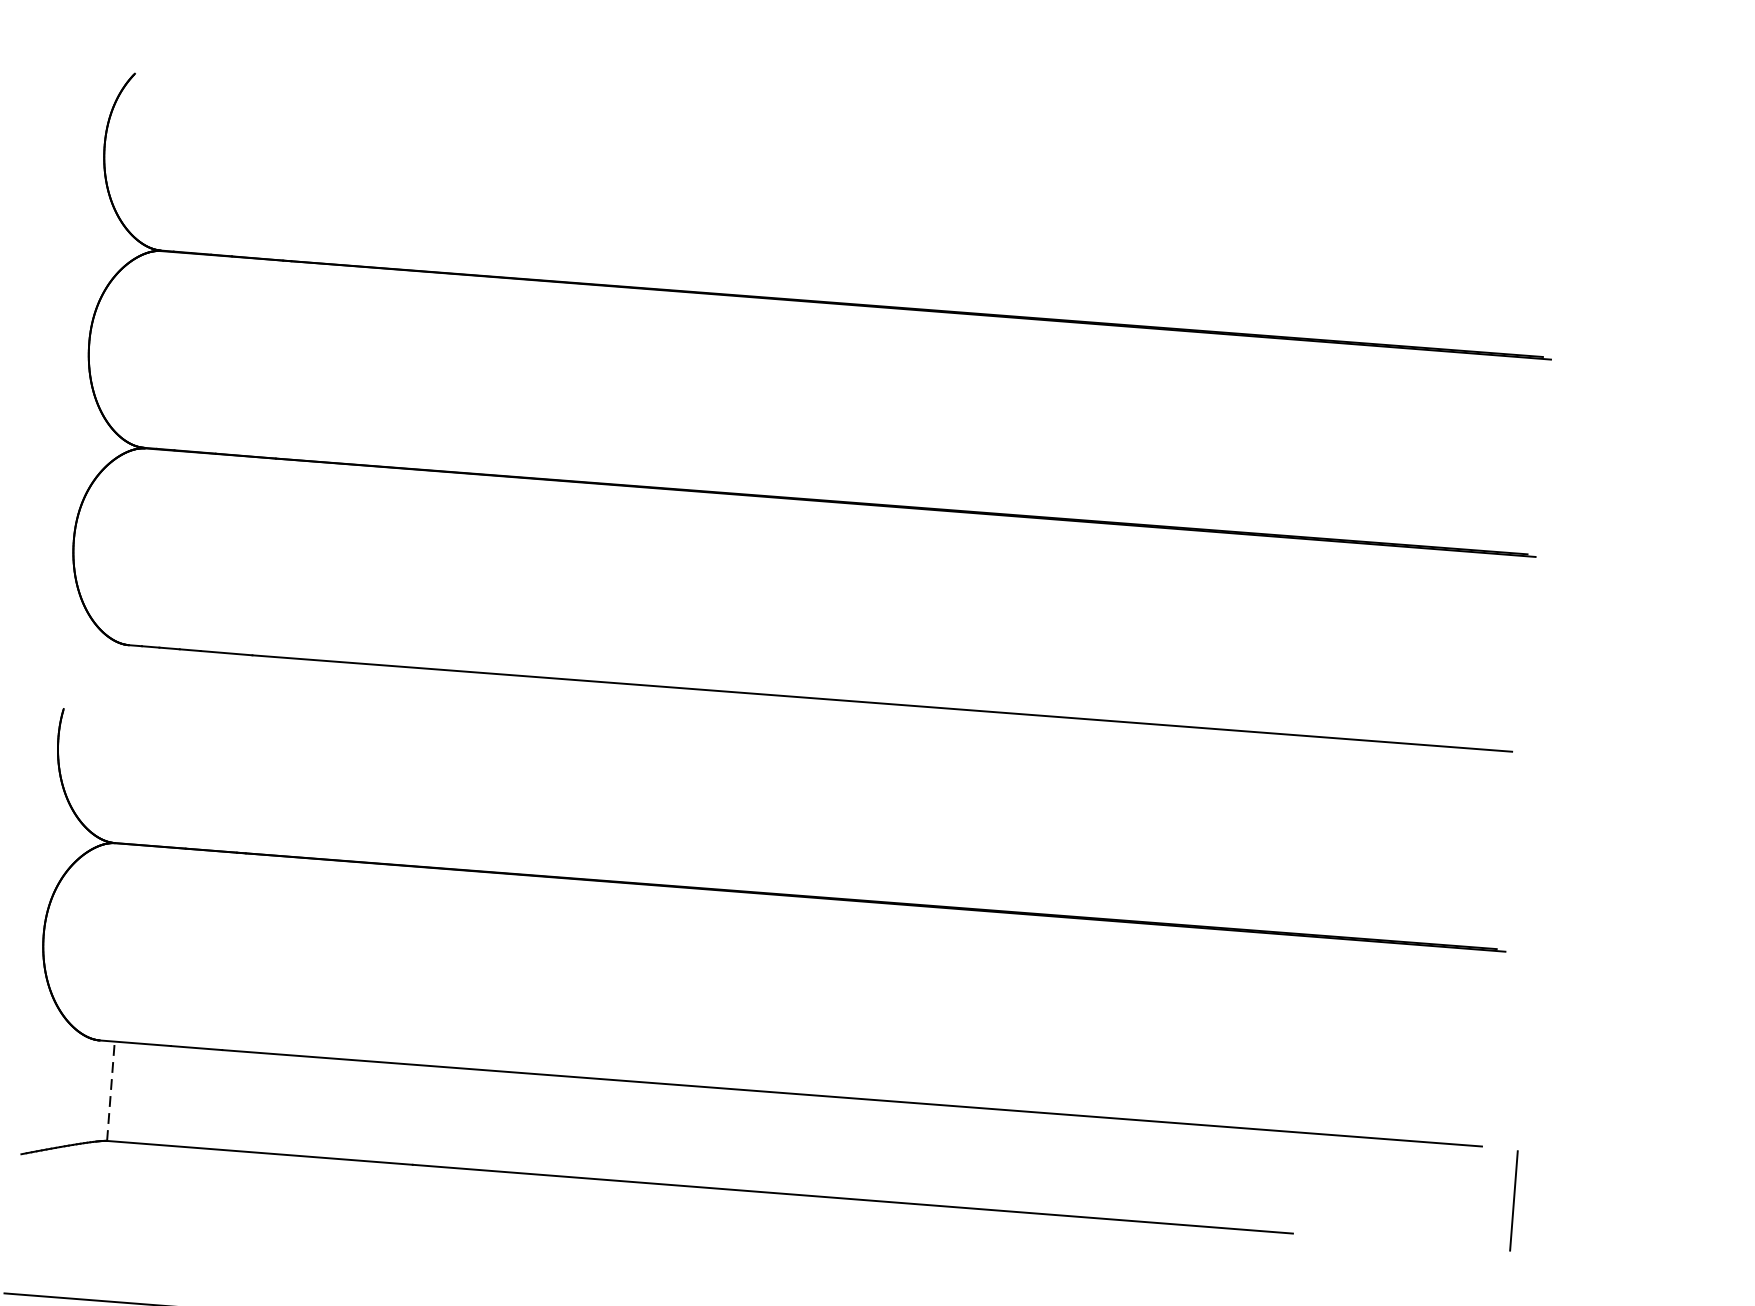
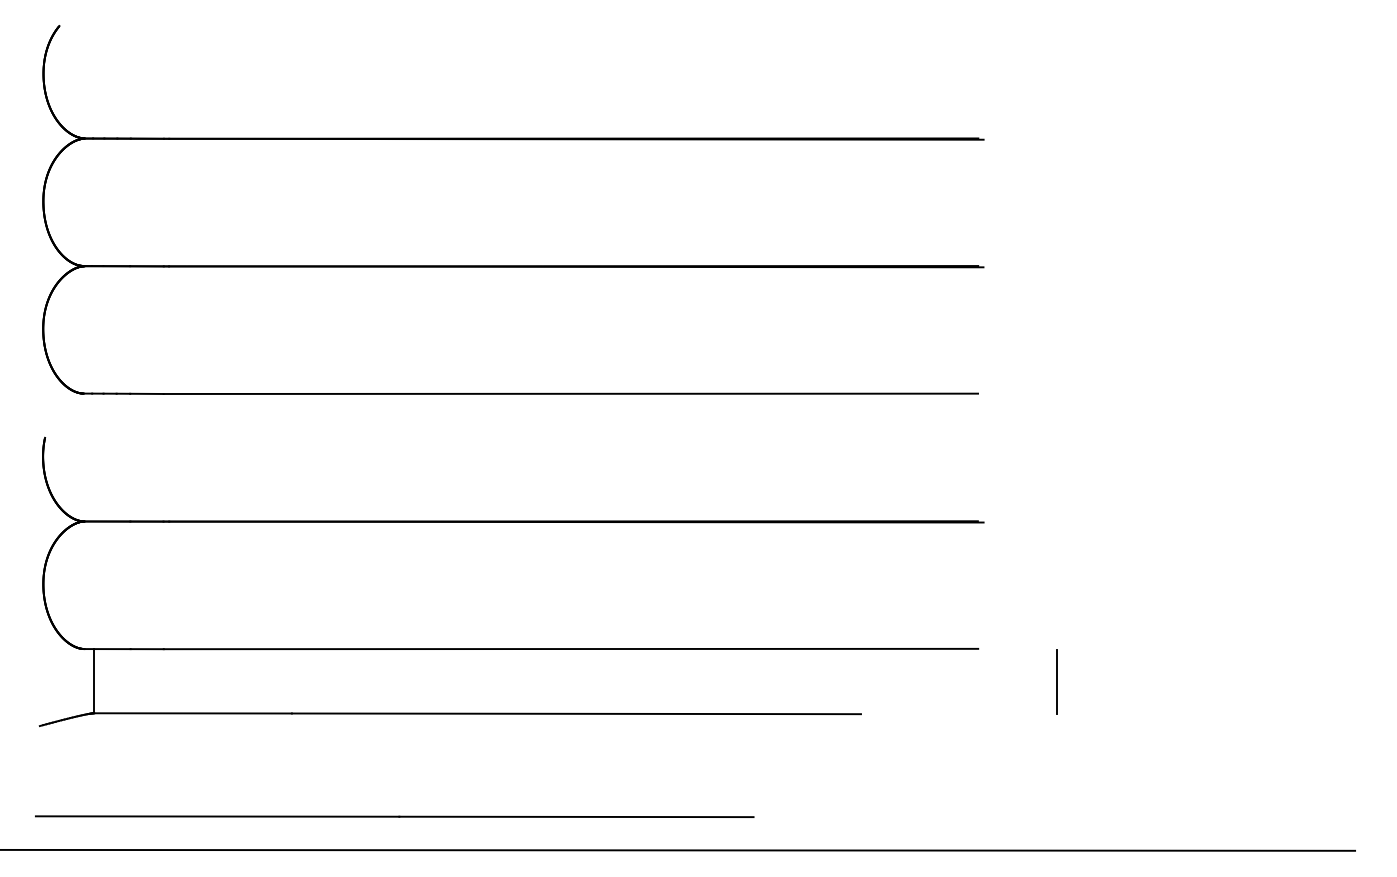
line: (111, 1090) -> (94, 680), dashed -> solid
line: (1512, 1199) -> (1056, 681), moved

